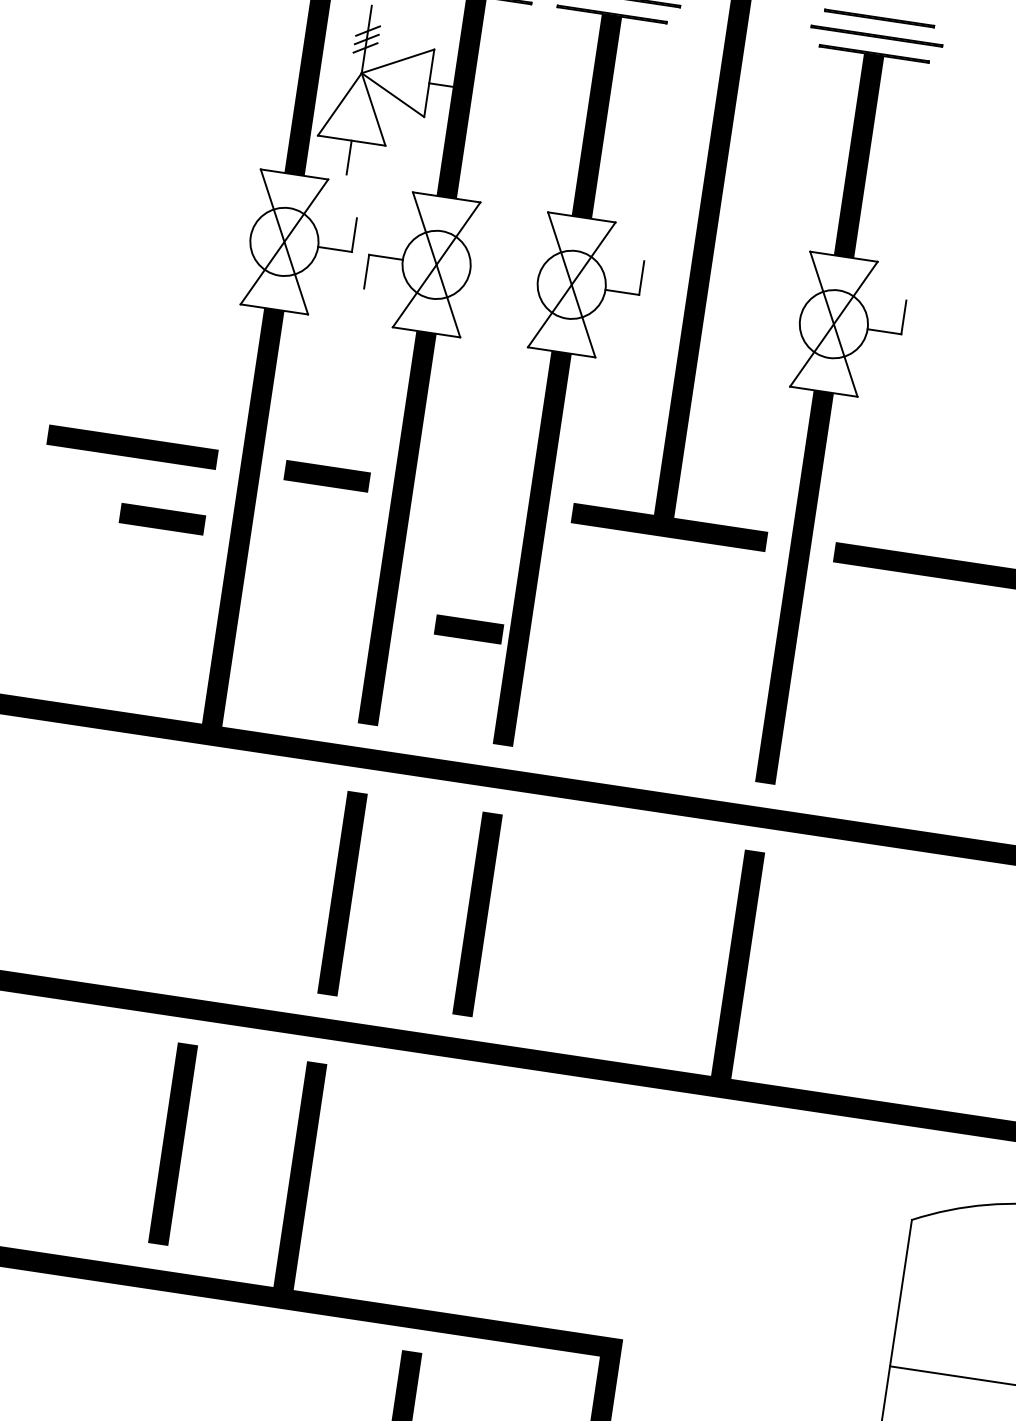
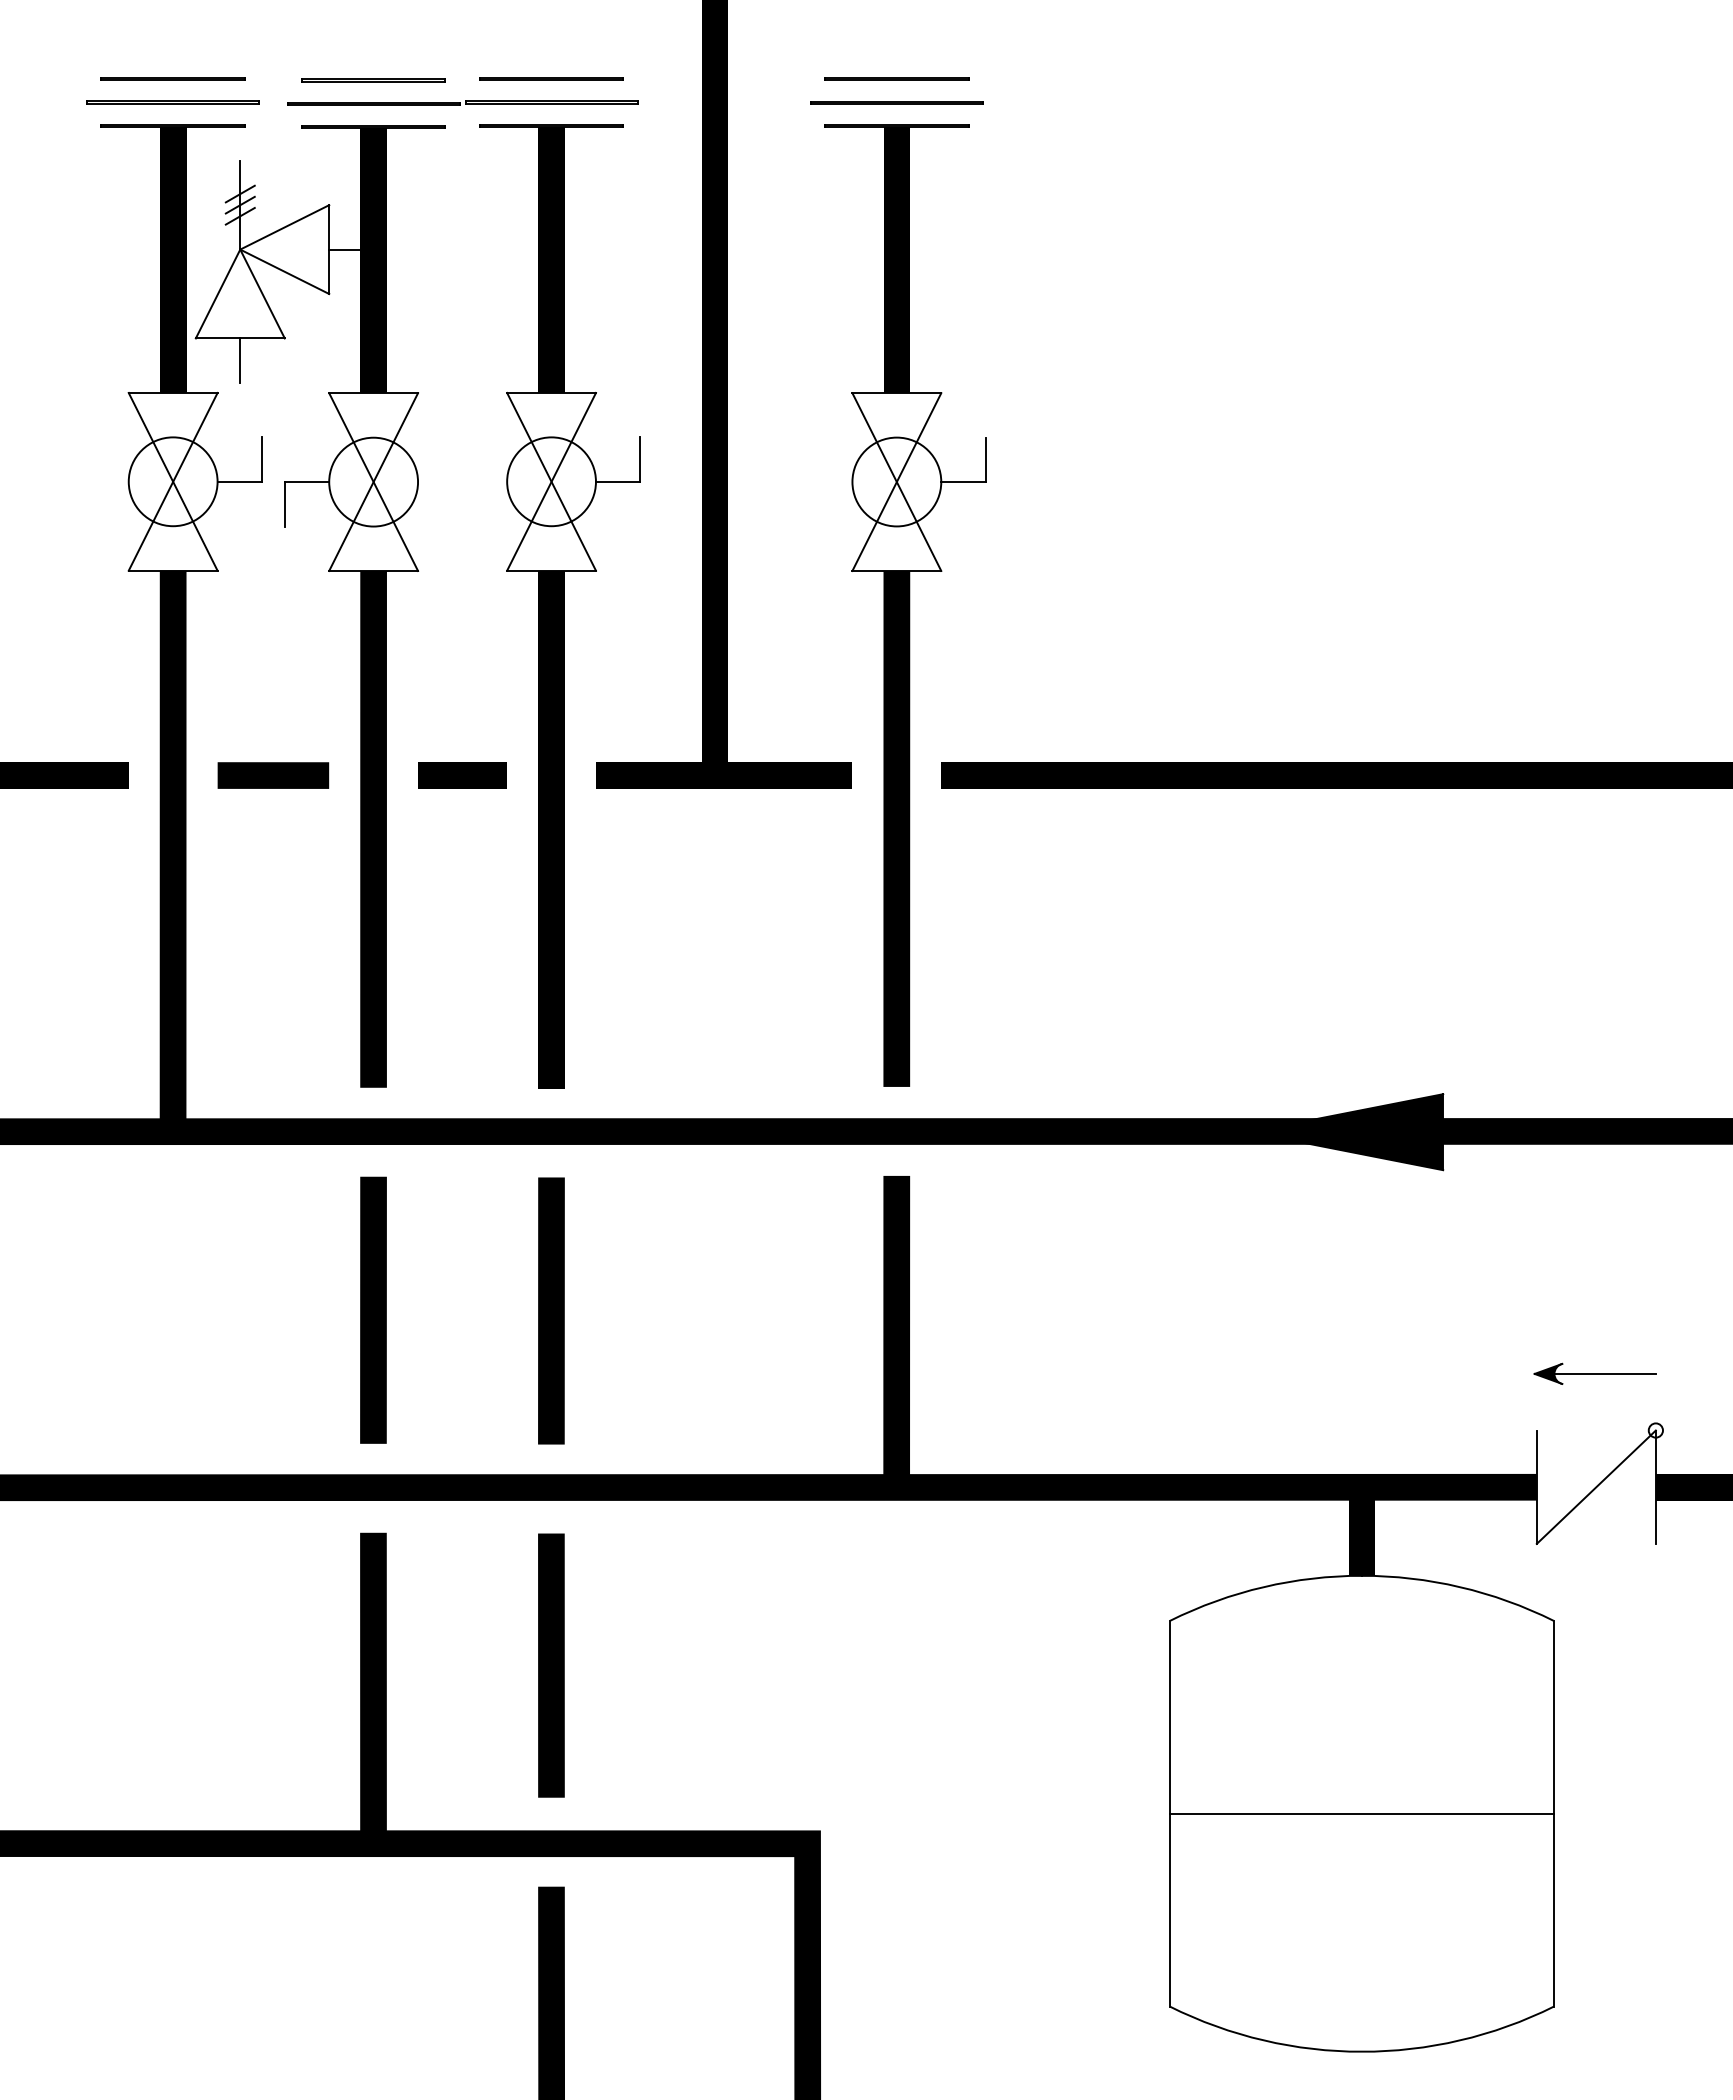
line: (162, 519) -> (69, 862), removed
line: (468, 629) -> (462, 775), moved
line: (173, 1144) -> (551, 1665), moved

